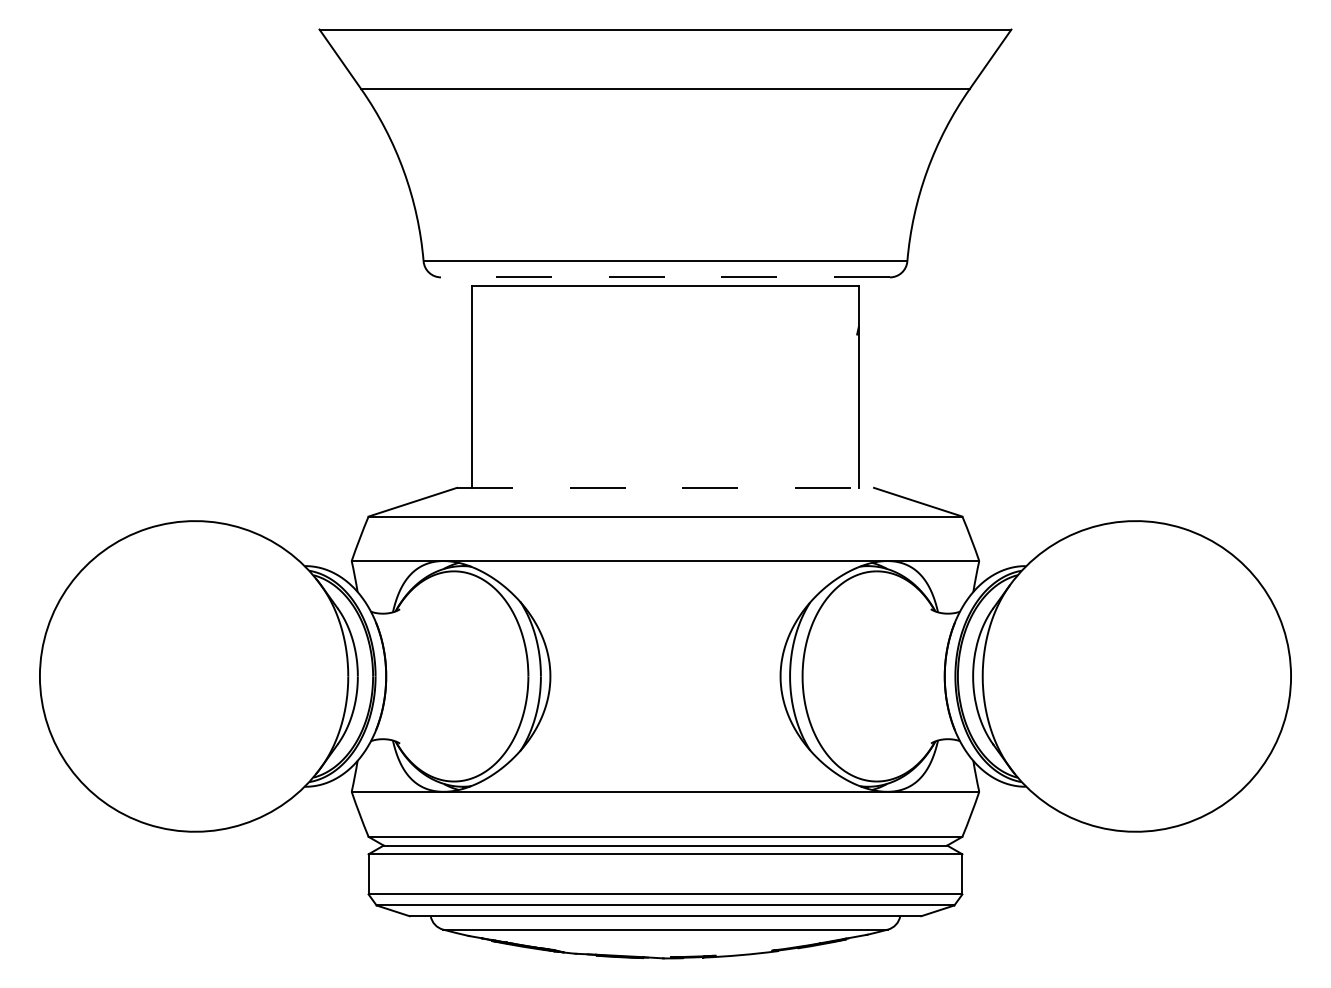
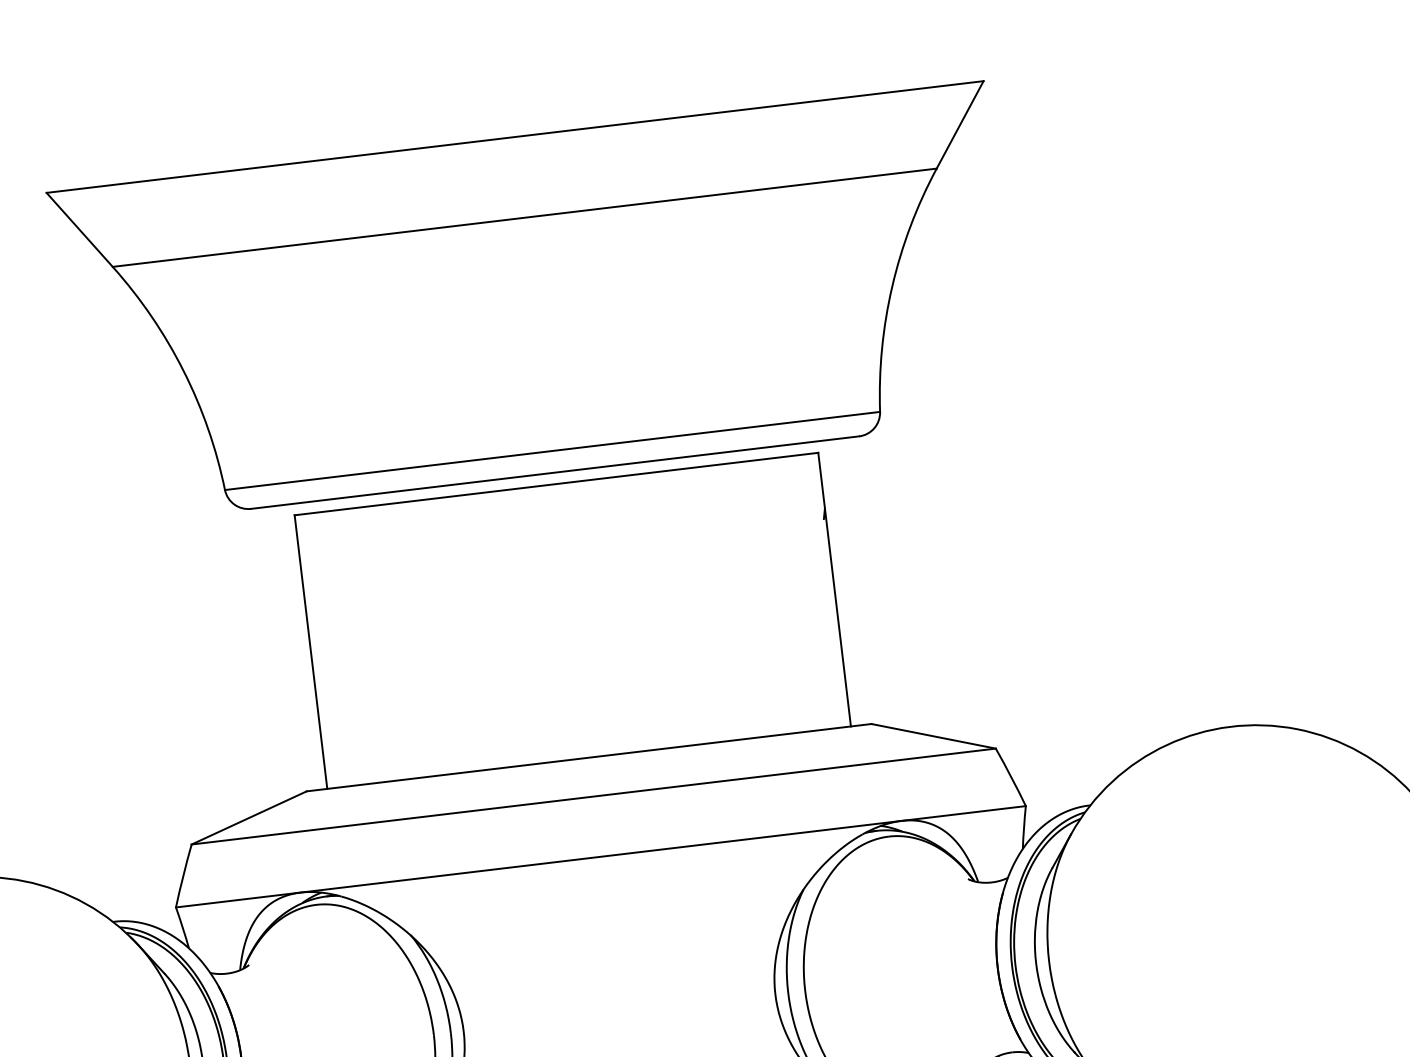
line: (665, 277) -> (555, 472), dashed -> solid
line: (665, 487) -> (589, 757), dashed -> solid

